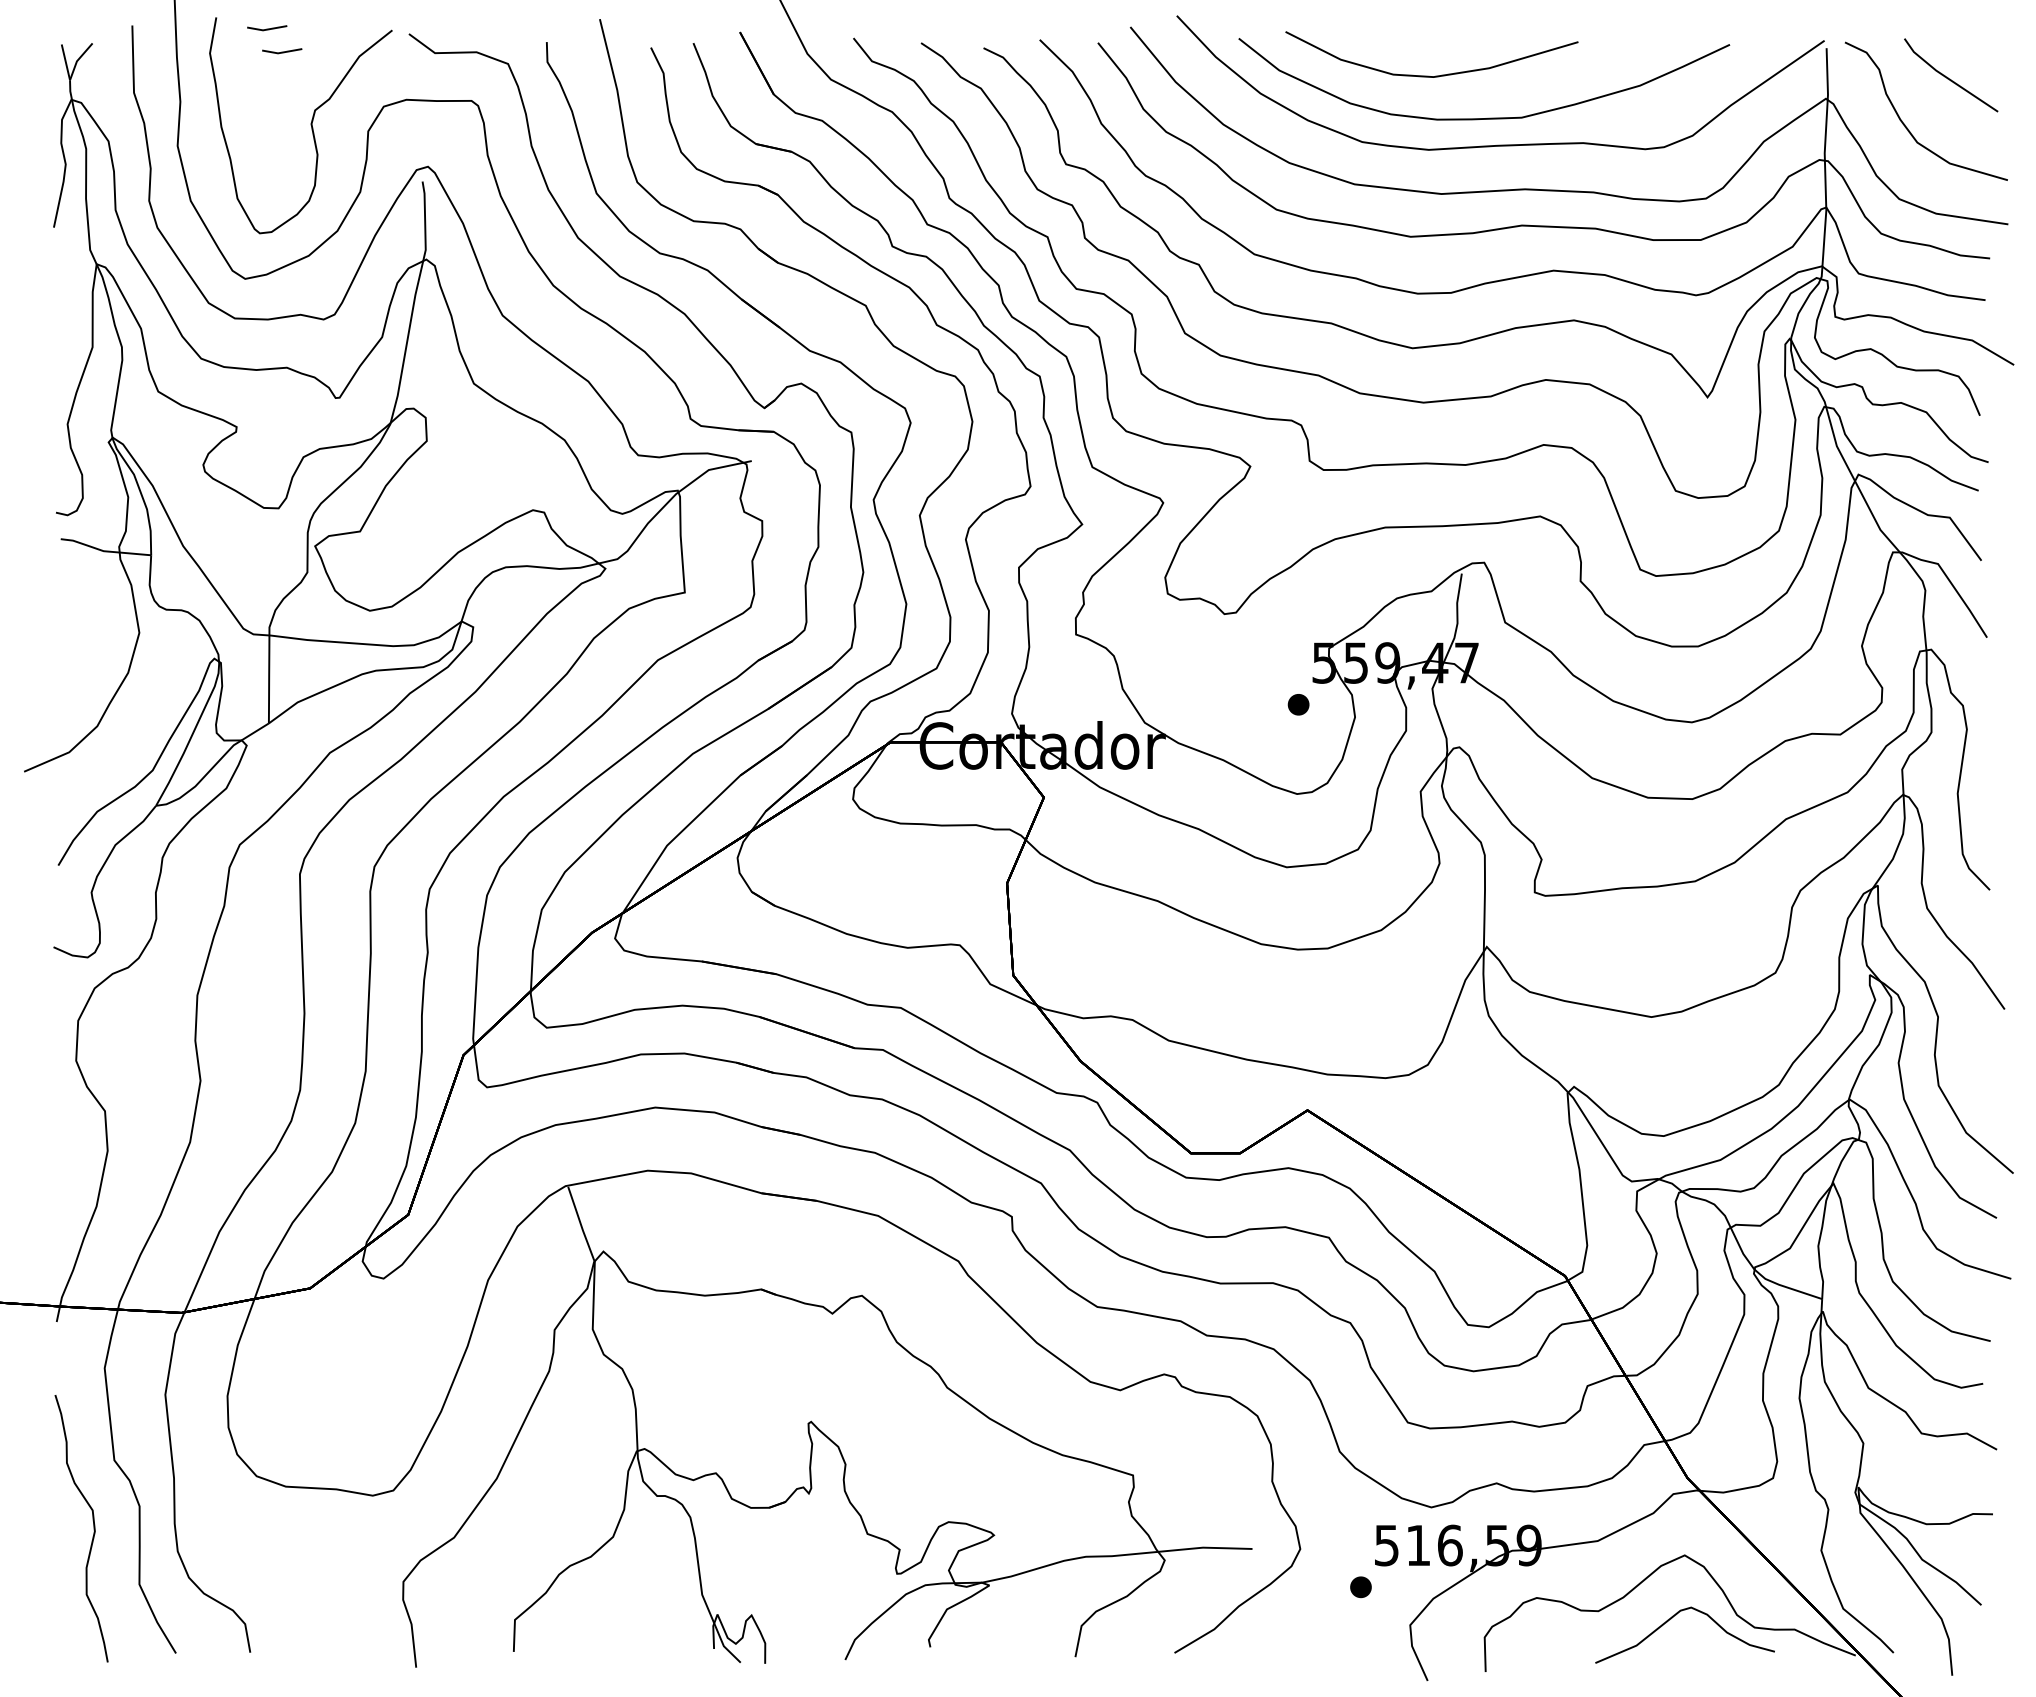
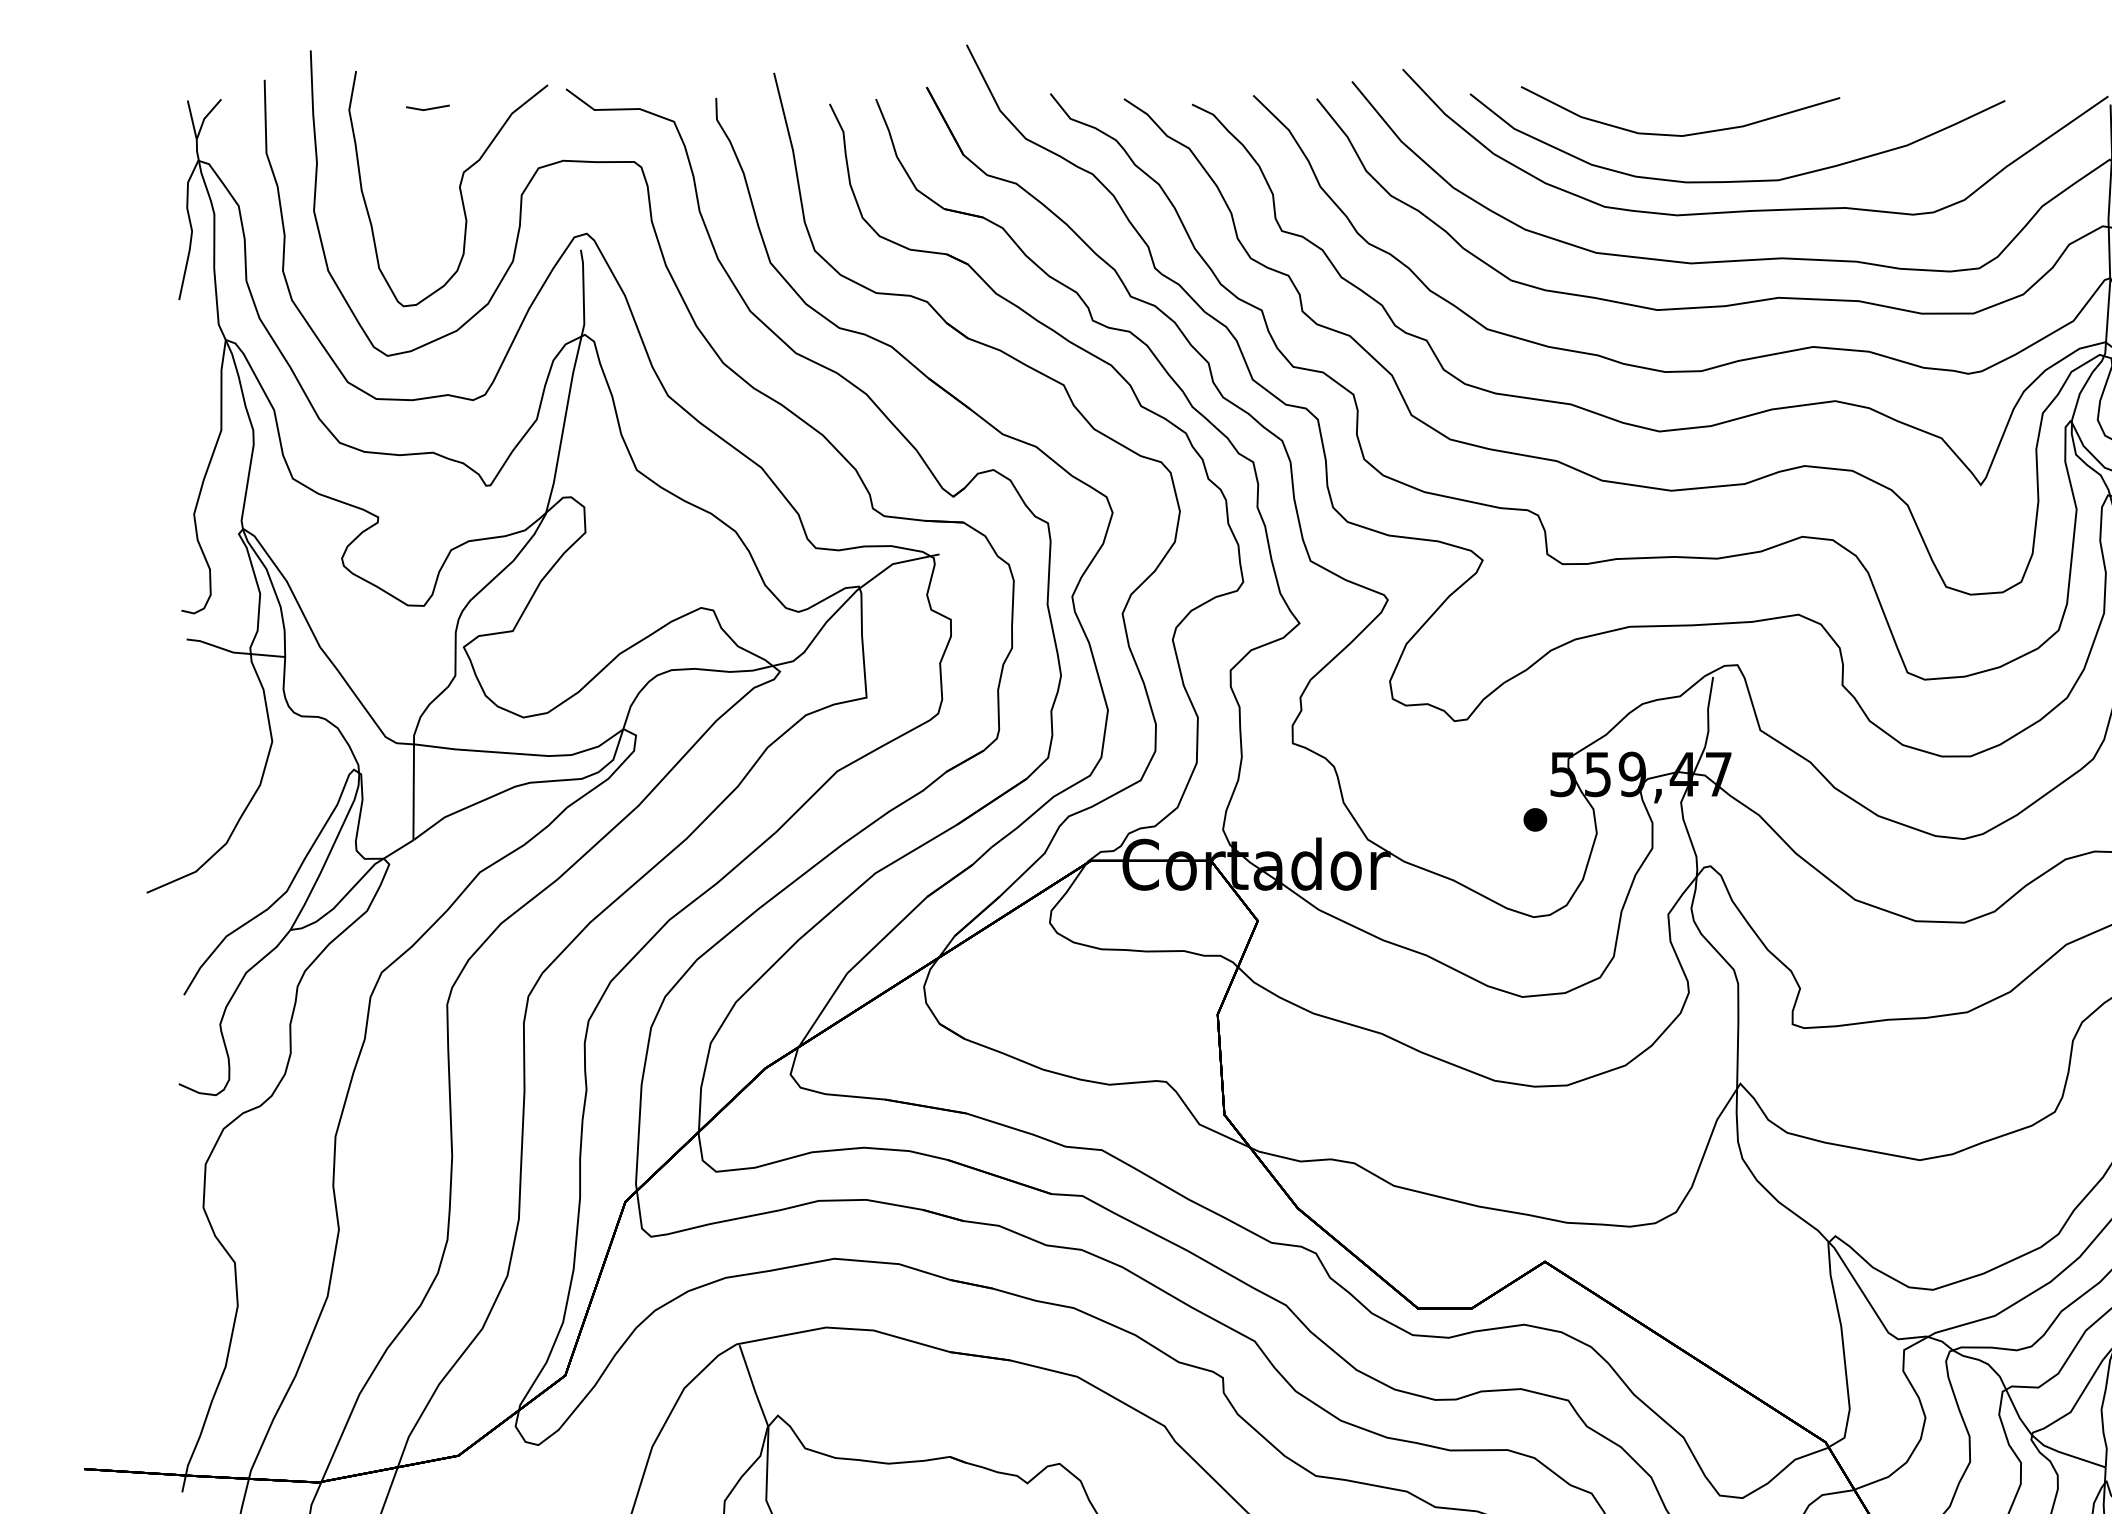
line: (267, 28) -> (411, 83), removed

